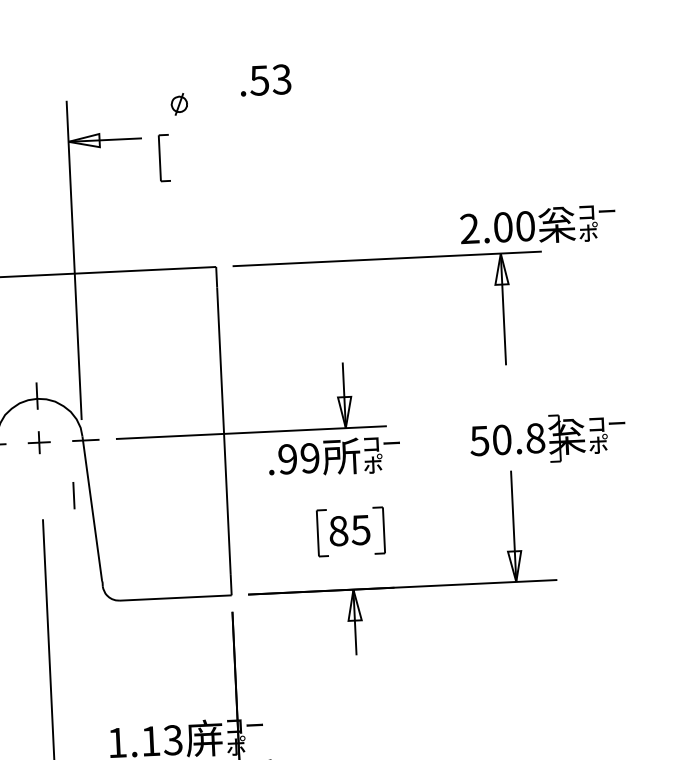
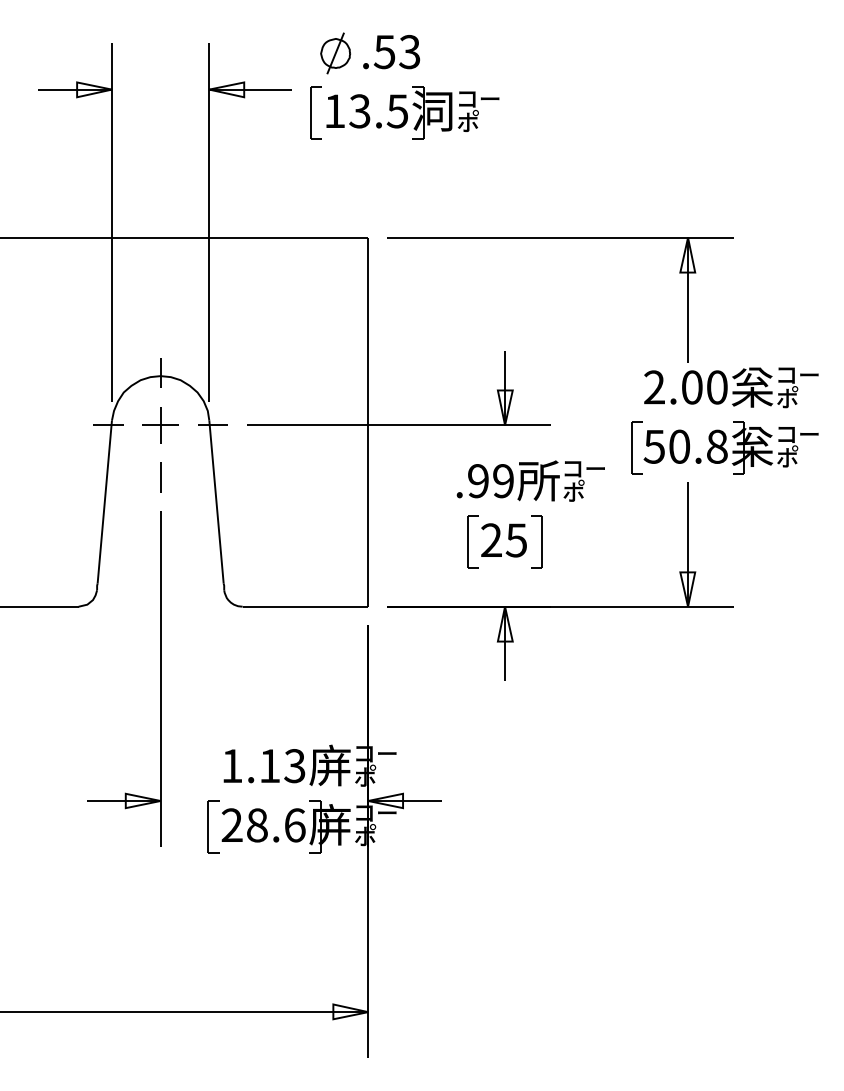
text: (265, 80) -> (391, 52), moved
part: (179, 104) -> (335, 53), size x1.67
part: (250, 153) -> (412, 112), added
text: (538, 225) -> (731, 387), moved
part: (39, 442) -> (160, 425), size x1.43
part: (463, 442) -> (636, 447), added
text: (334, 456) -> (530, 480), moved
line: (73, 495) -> (160, 477), moved
text: (338, 531) -> (491, 540), 85 -> 25

